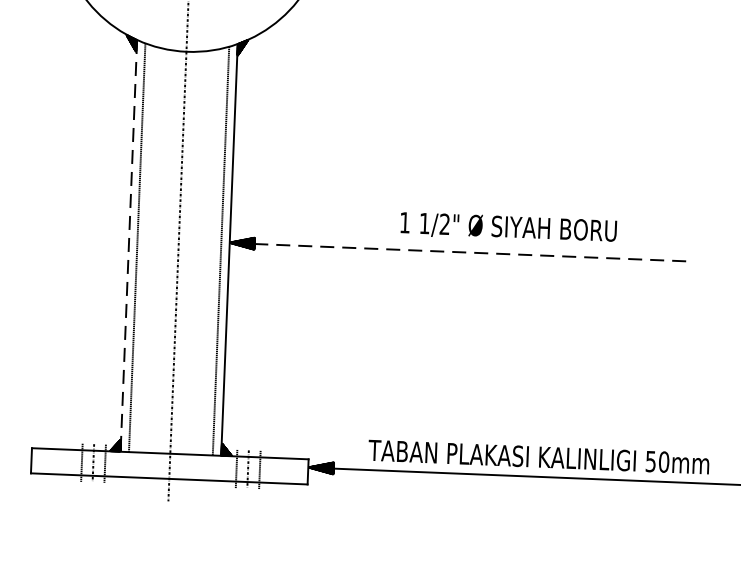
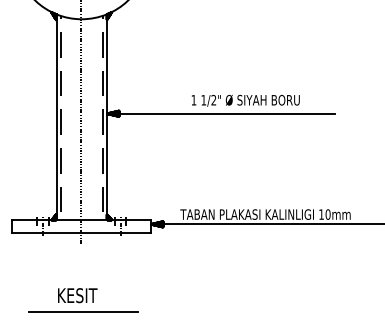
line: (128, 246) -> (56, 117), dashed -> solid
line: (459, 251) -> (221, 113), dashed -> solid
text: (650, 461) -> (321, 214), 50mm -> 10mm

